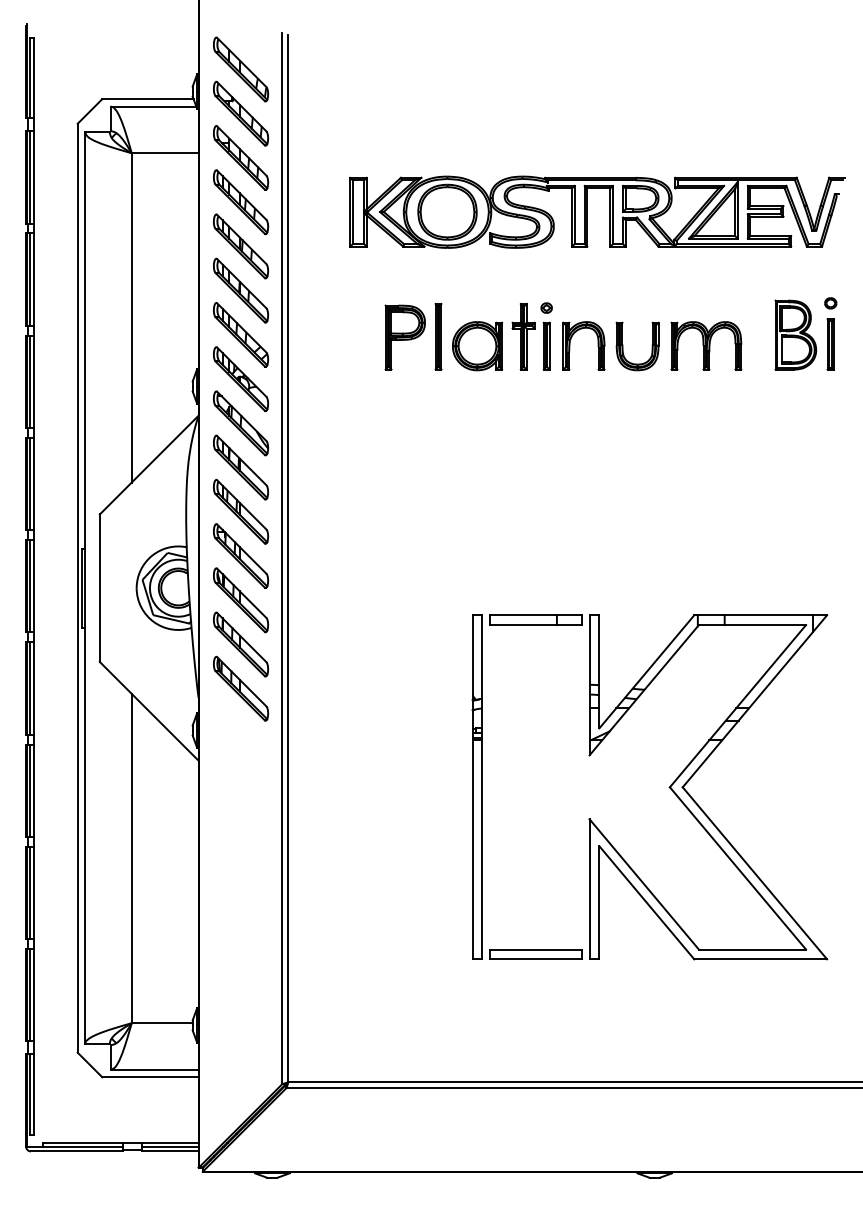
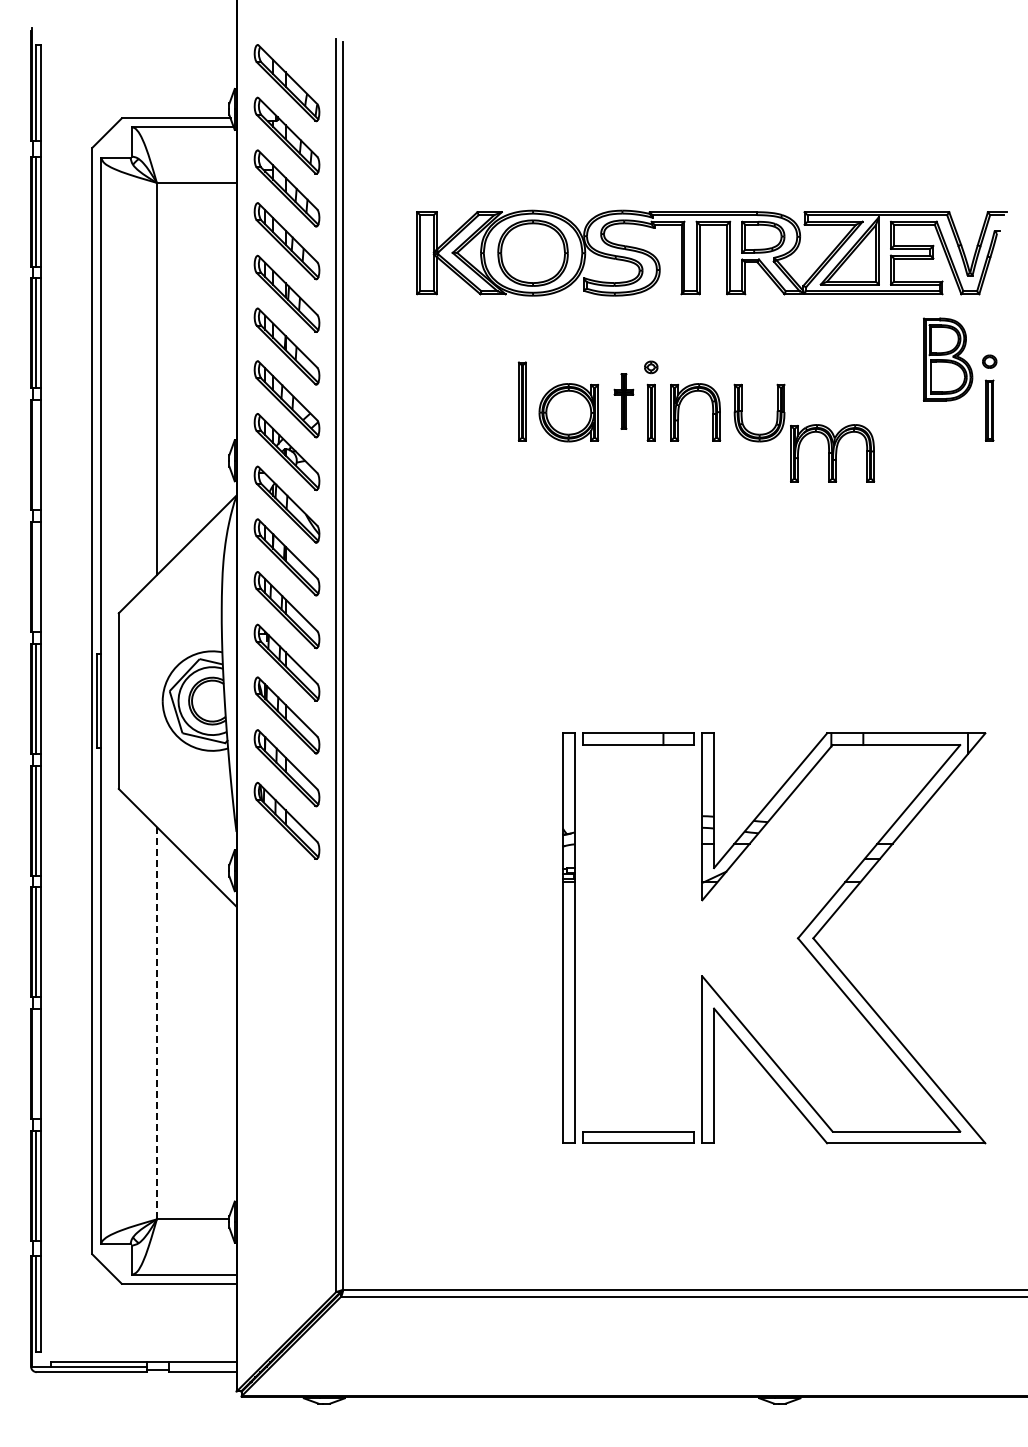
part: (796, 335) -> (948, 359), moved
part: (523, 336) -> (623, 401), size x0.7
part: (405, 337) -> (482, 402), removed
part: (706, 345) -> (832, 453), moved
line: (30, 382) -> (36, 455), removed
line: (30, 483) -> (36, 576), removed
line: (131, 858) -> (156, 1023), solid -> dashed
line: (30, 893) -> (36, 1064), removed
line: (170, 1146) -> (202, 1366), removed

